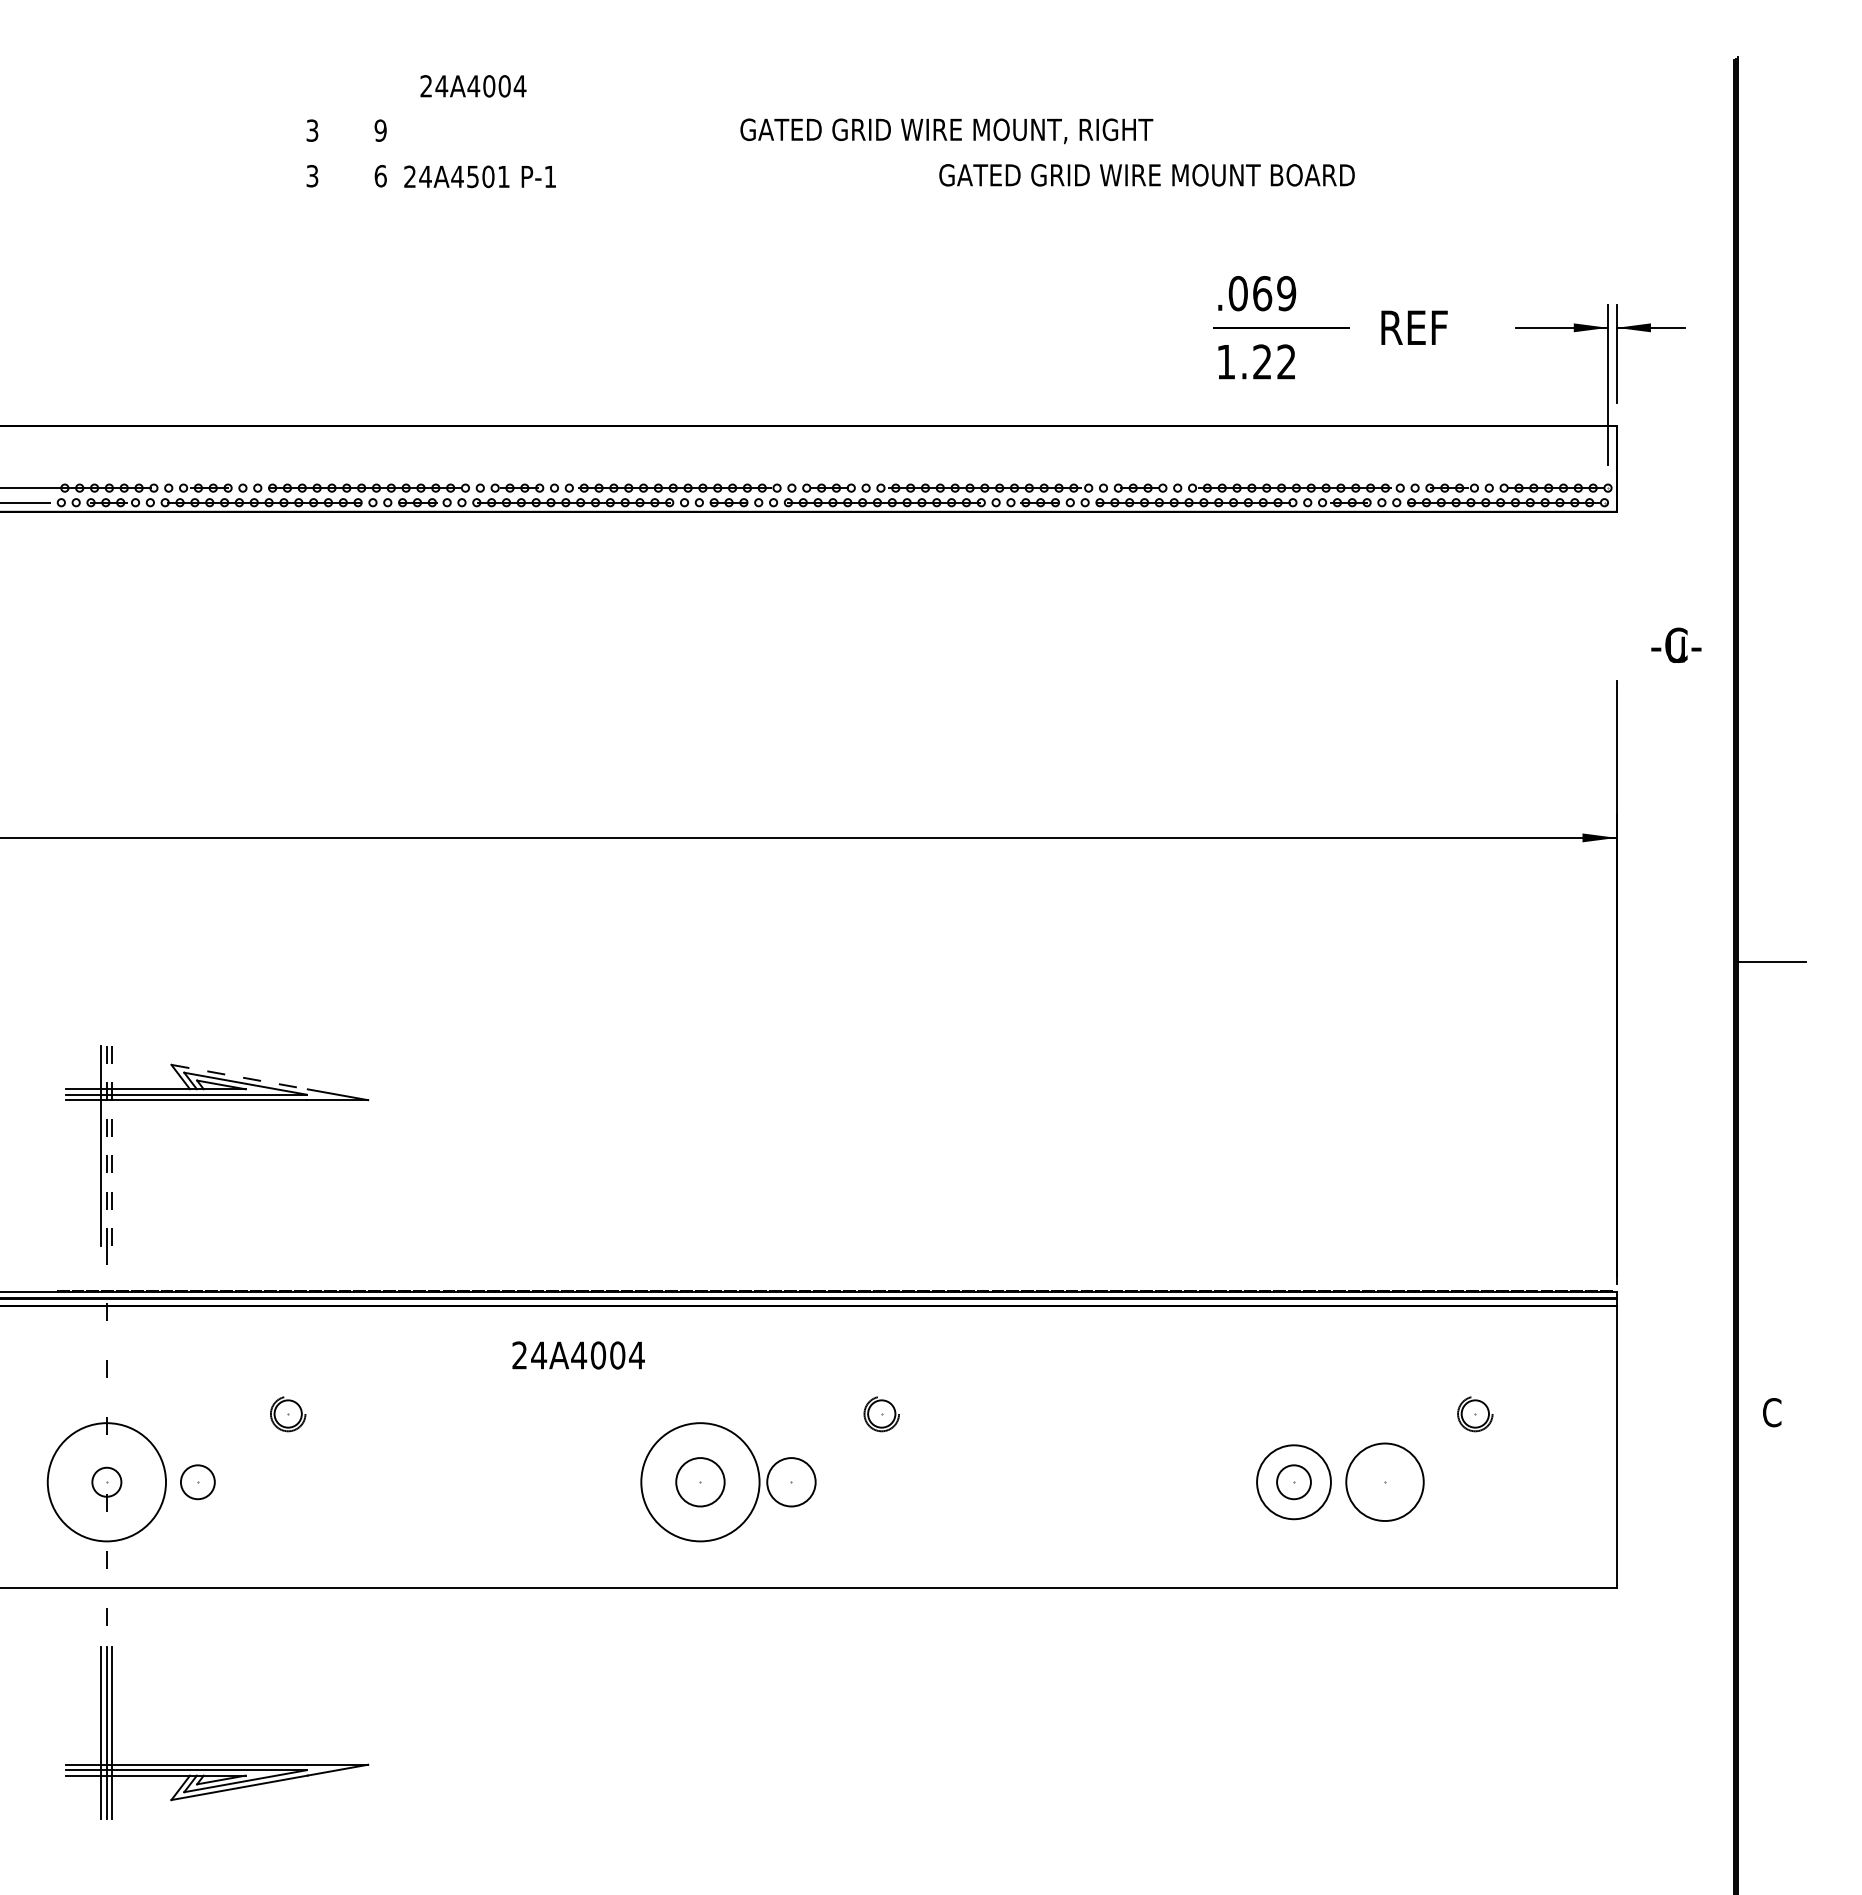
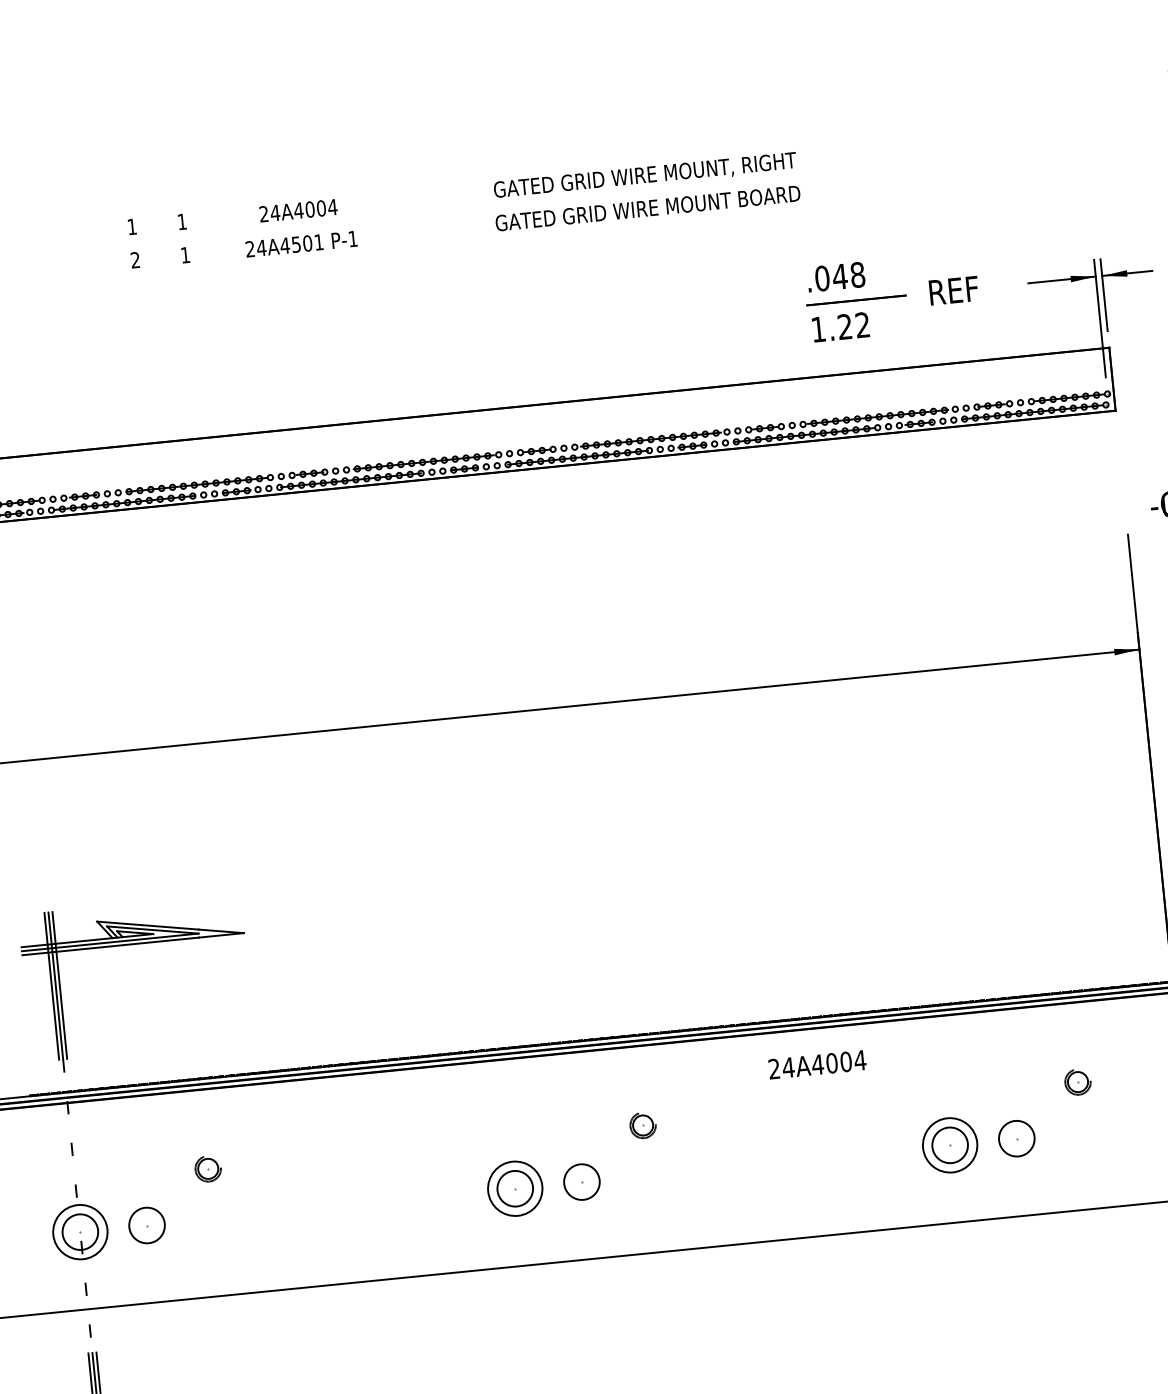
text: (473, 86) -> (298, 210), moved
text: (312, 130) -> (132, 226), 3 -> 1
text: (380, 130) -> (182, 221), 9 -> 1
text: (946, 131) -> (645, 176), moved
text: (1146, 175) -> (647, 208), moved
text: (312, 176) -> (135, 260), 3 -> 2
text: (380, 176) -> (185, 255), 6 -> 1
text: (479, 176) -> (301, 243), moved
text: (1274, 293) -> (848, 275), .069 -> .048
line: (240, 1077) -> (148, 925), dashed -> solid
line: (106, 1146) -> (55, 986), dashed -> solid
line: (112, 1146) -> (59, 985), dashed -> solid
text: (578, 1355) -> (817, 1064), moved
circle: (106, 1482) -> (80, 1232), size x0.62
circle: (106, 1482) -> (80, 1232), size x1.67
circle: (197, 1482) -> (146, 1225), size x1.43
circle: (700, 1482) -> (515, 1188), size x0.62
circle: (1293, 1482) -> (949, 1145), size x1.43
circle: (1384, 1482) -> (1016, 1138), size x0.62

